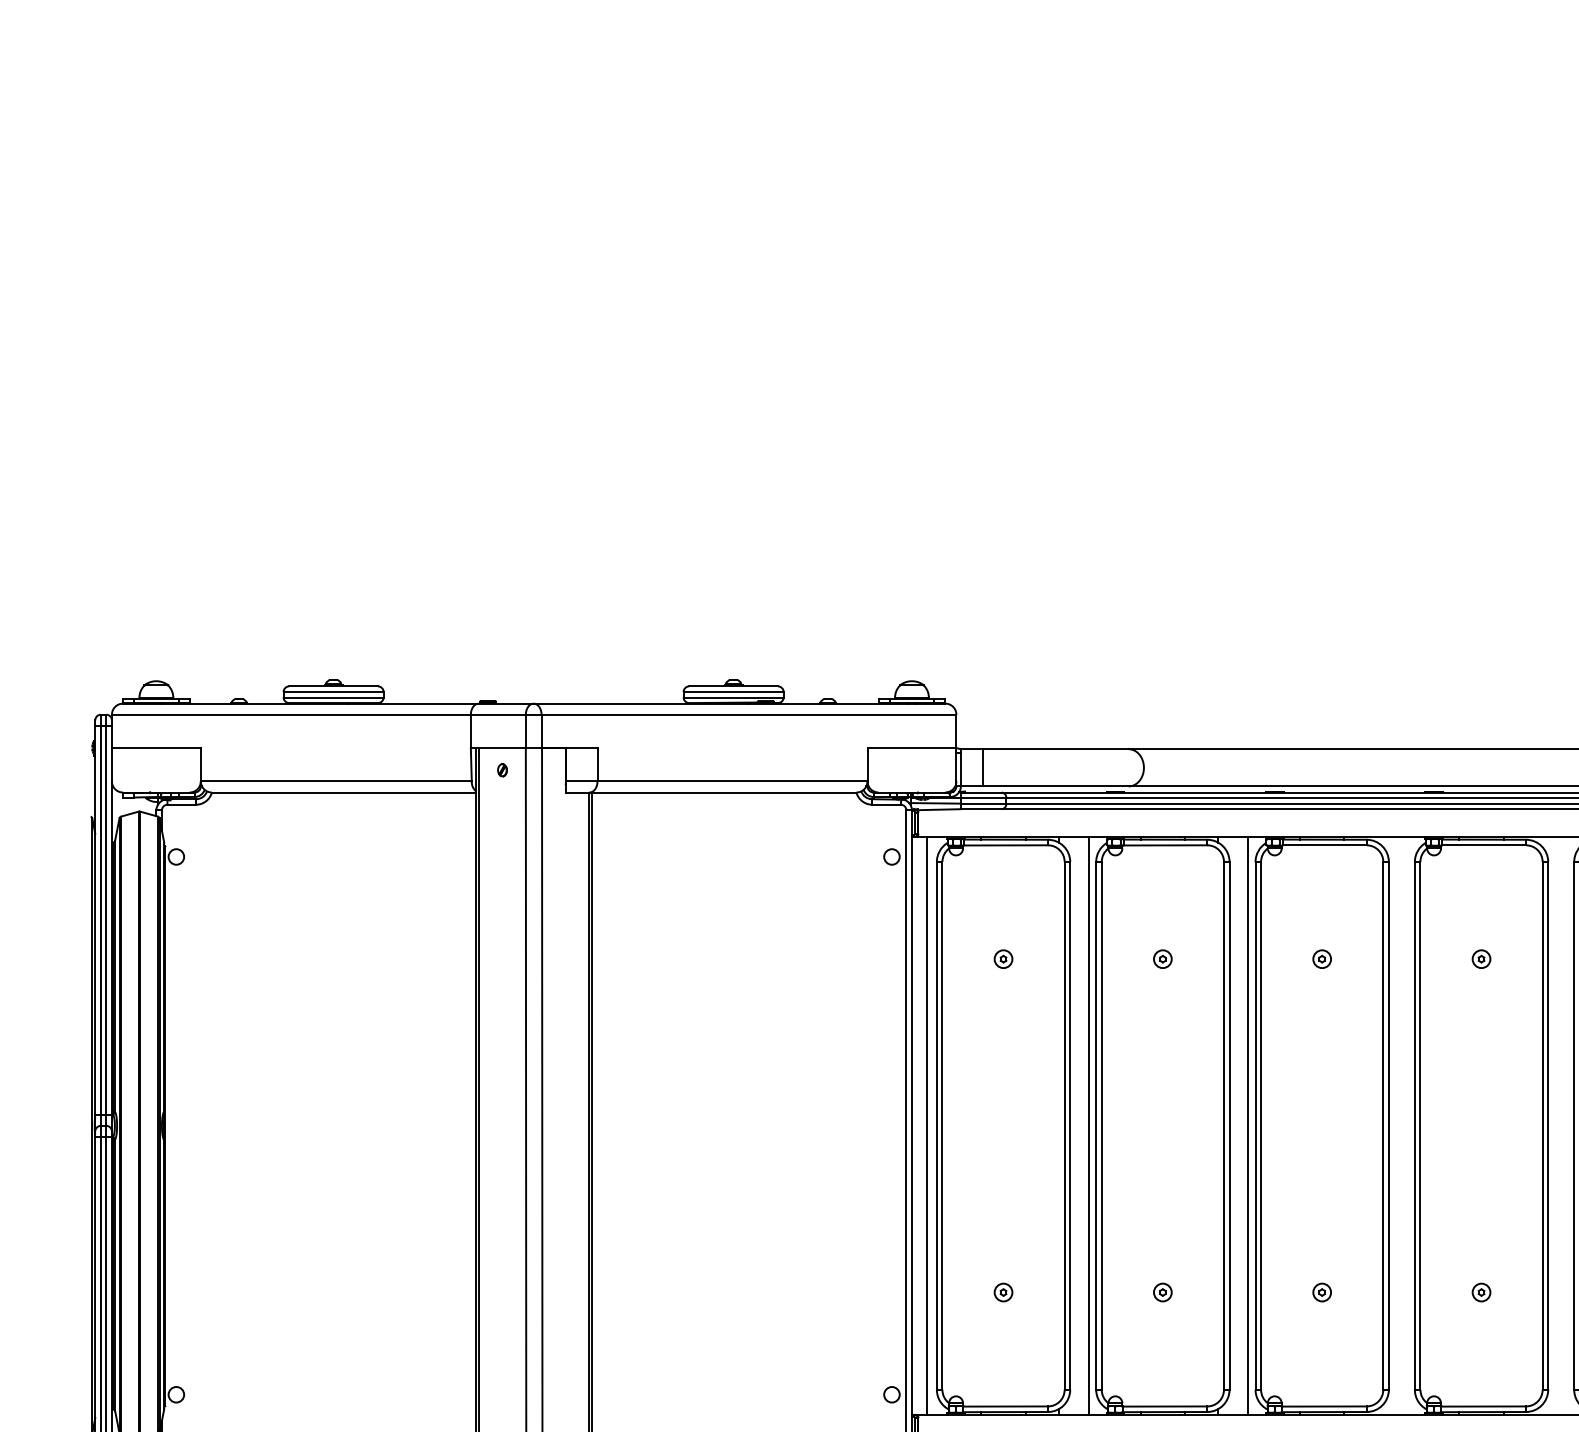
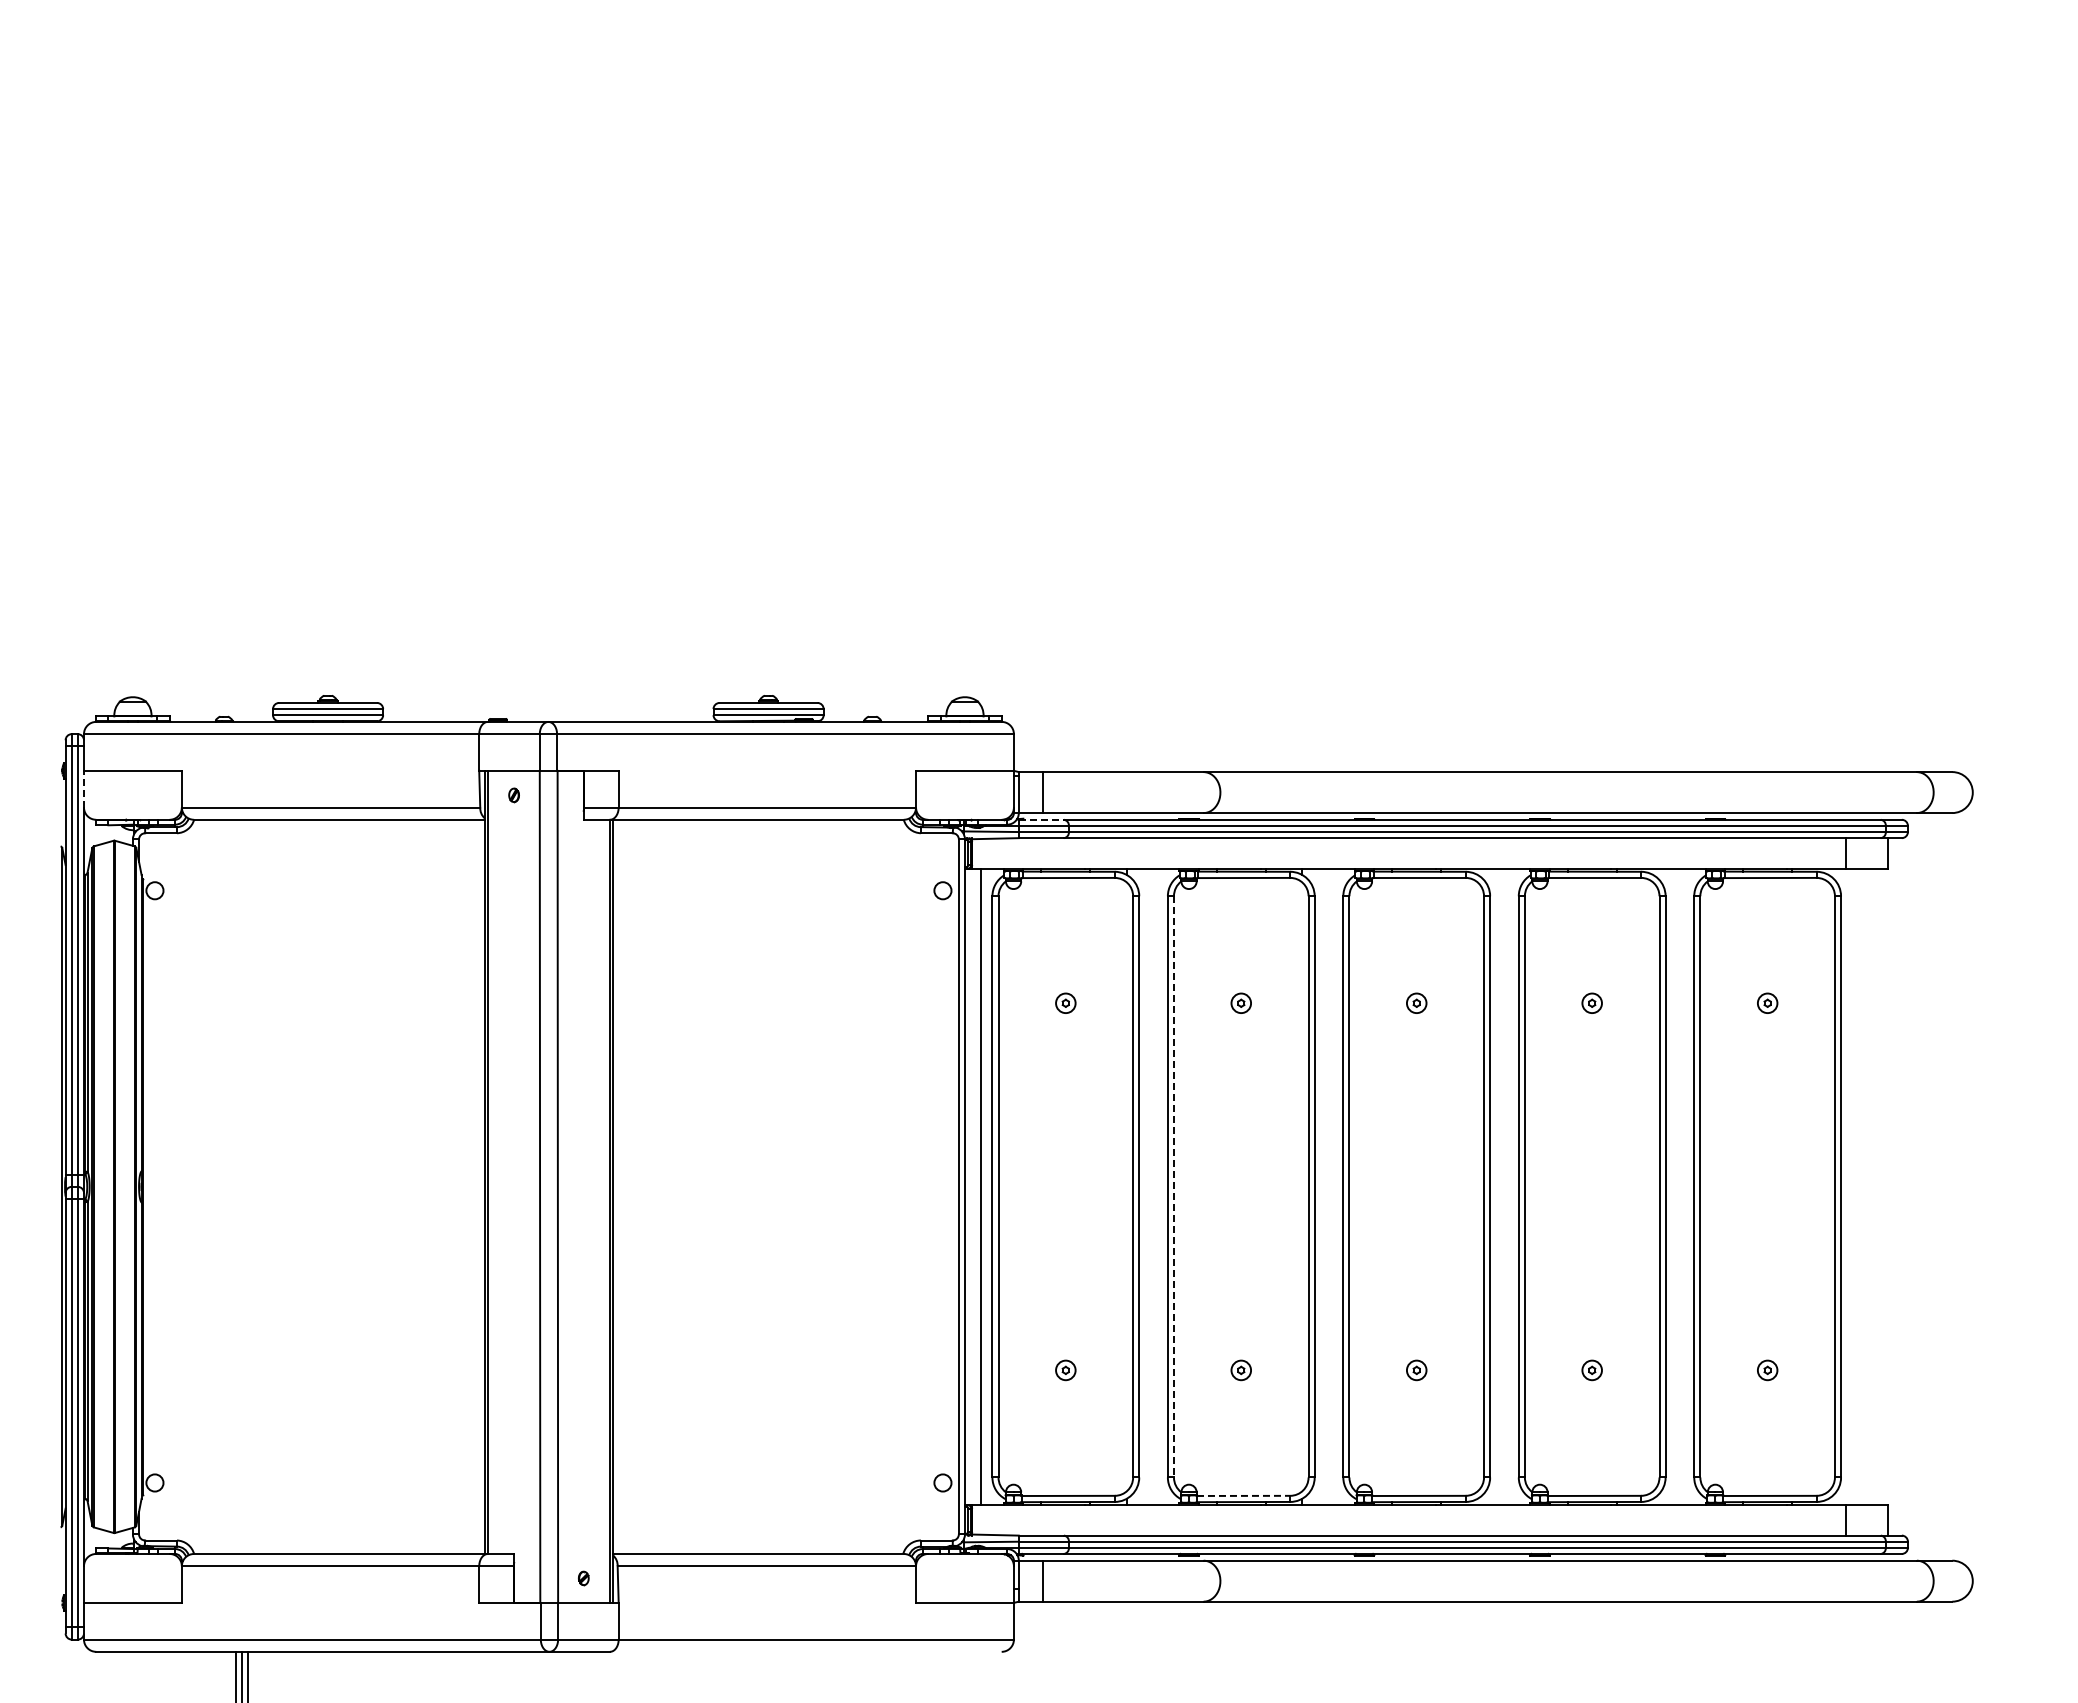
line: (111, 764) -> (83, 788), solid -> dashed
line: (981, 792) -> (1041, 819), solid -> dashed
line: (1088, 1125) -> (1159, 1186), removed
line: (1101, 1125) -> (1173, 1186), solid -> dashed
line: (1248, 1125) -> (1335, 1186), removed
line: (1164, 1406) -> (1243, 1495), solid -> dashed

